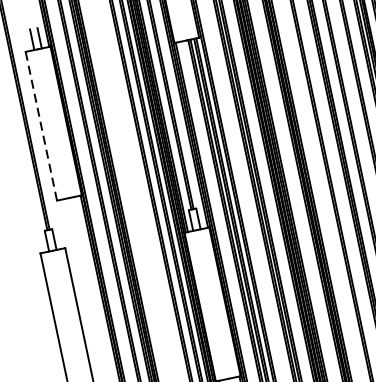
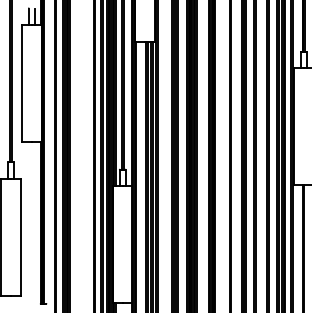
line: (41, 125) -> (22, 82), dashed -> solid

